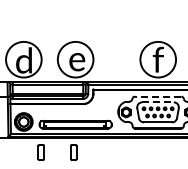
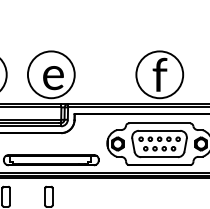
line: (157, 96) -> (158, 123), dashed -> solid
line: (158, 102) -> (160, 131), dashed -> solid

